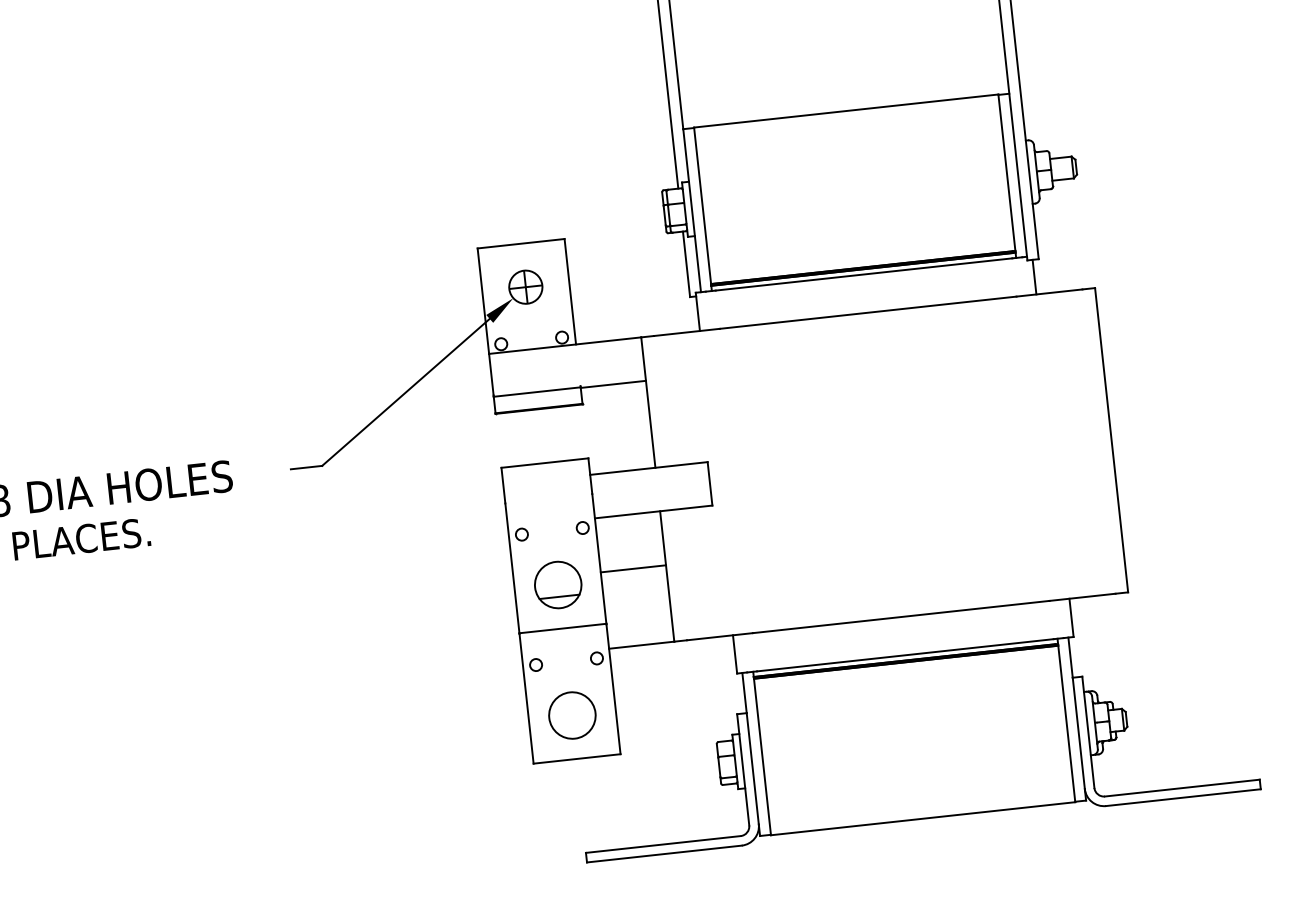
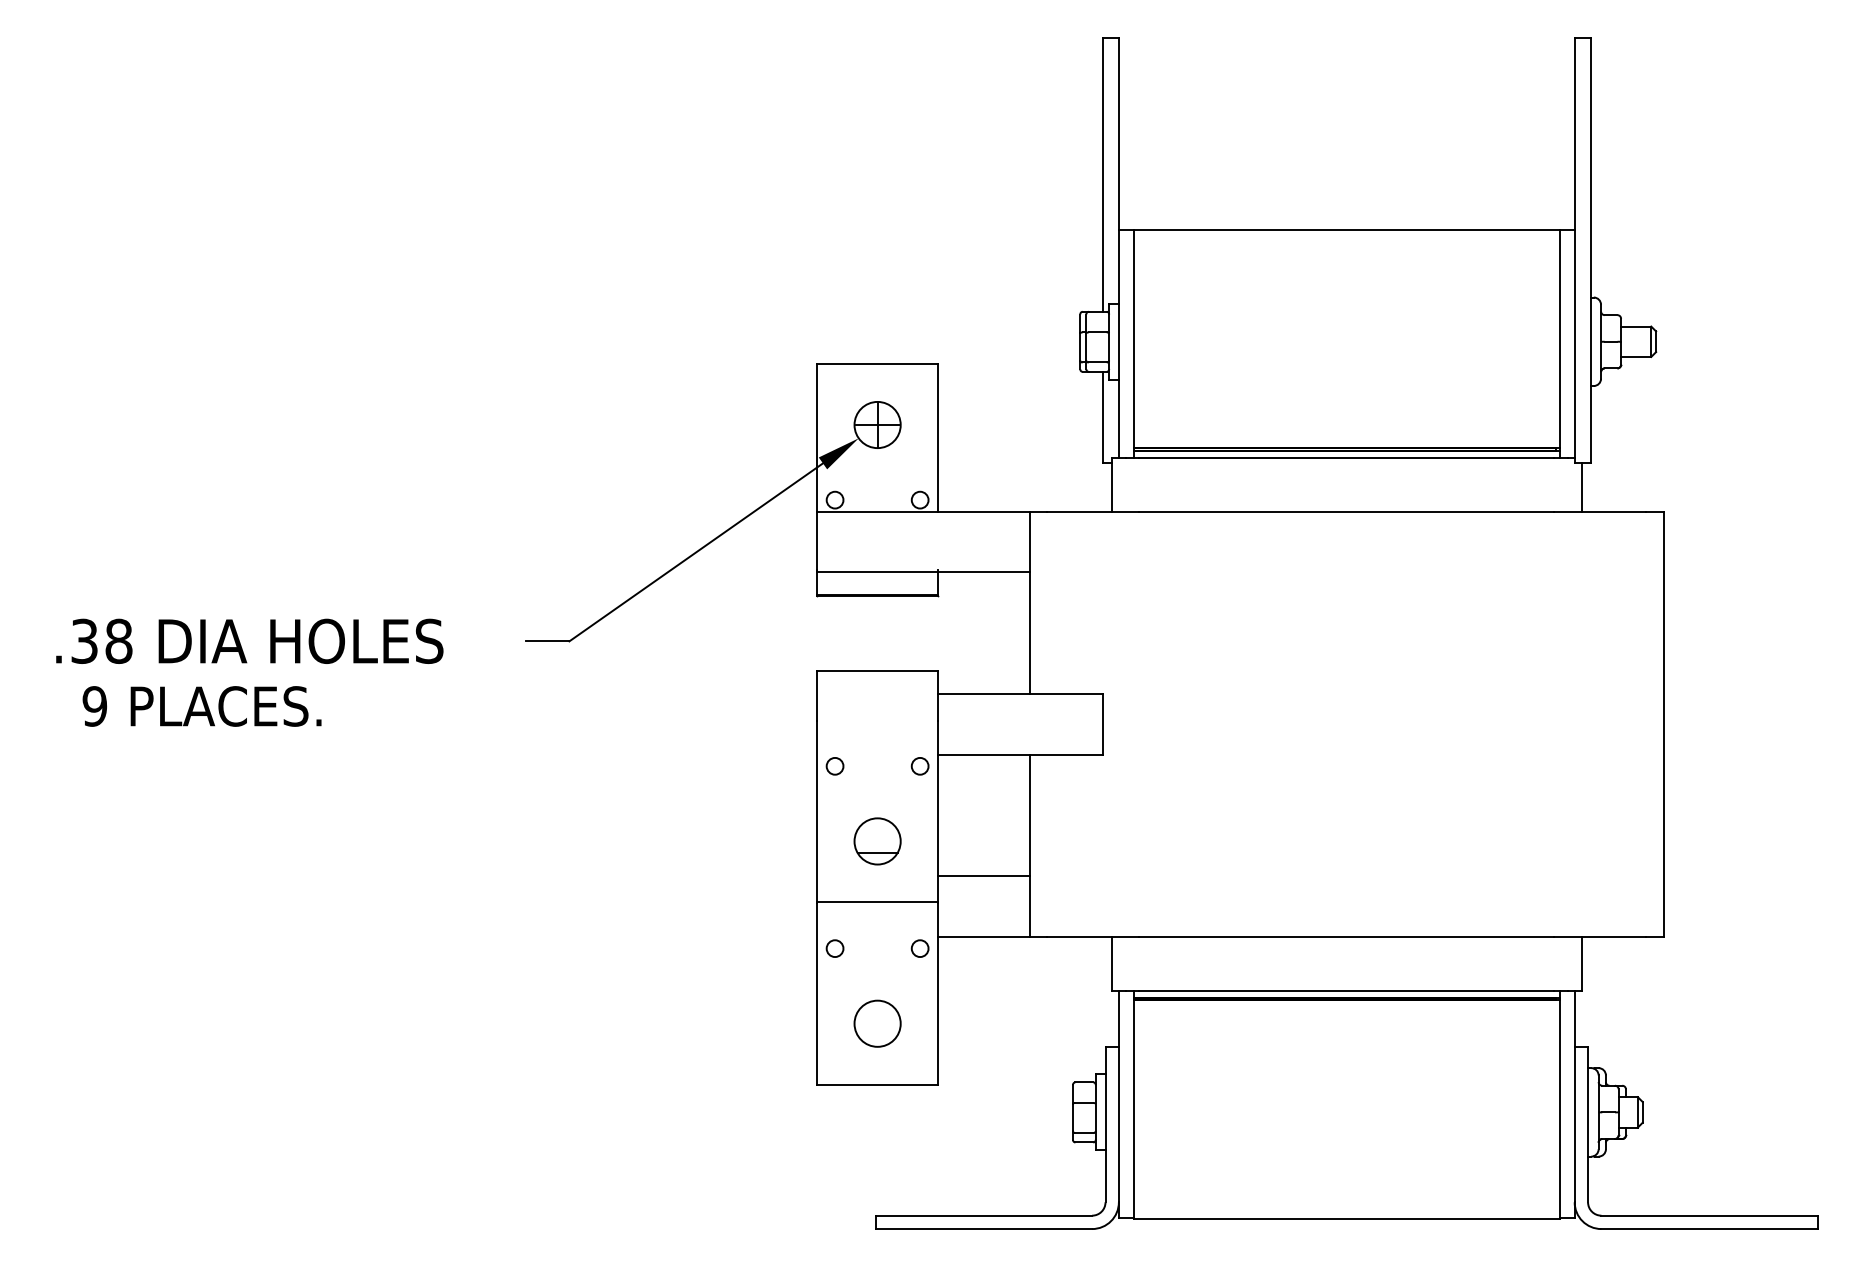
line: (633, 569) -> (983, 876), moved
part: (558, 585) -> (877, 841), size x0.71
circle: (572, 715) -> (877, 1023), size x0.71

